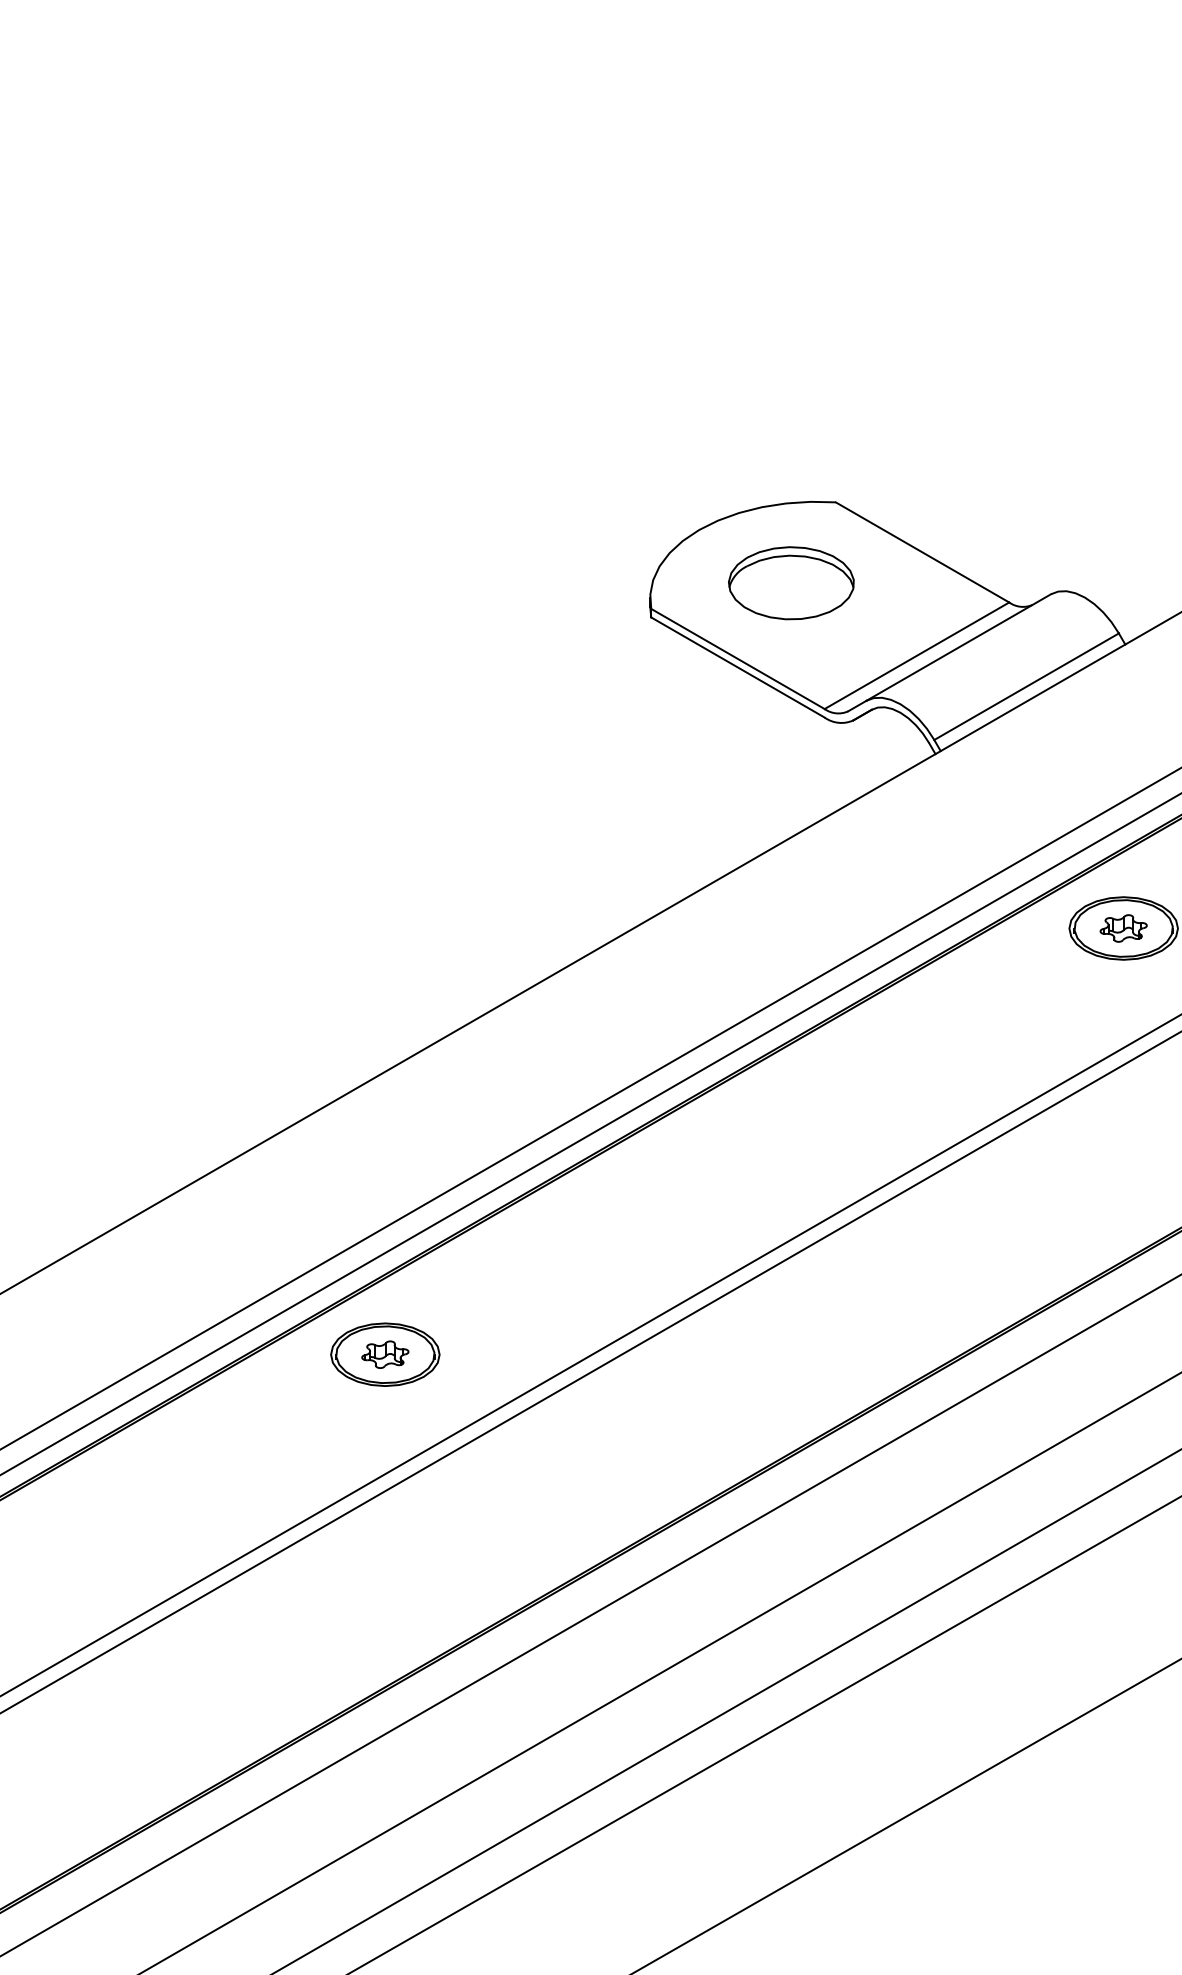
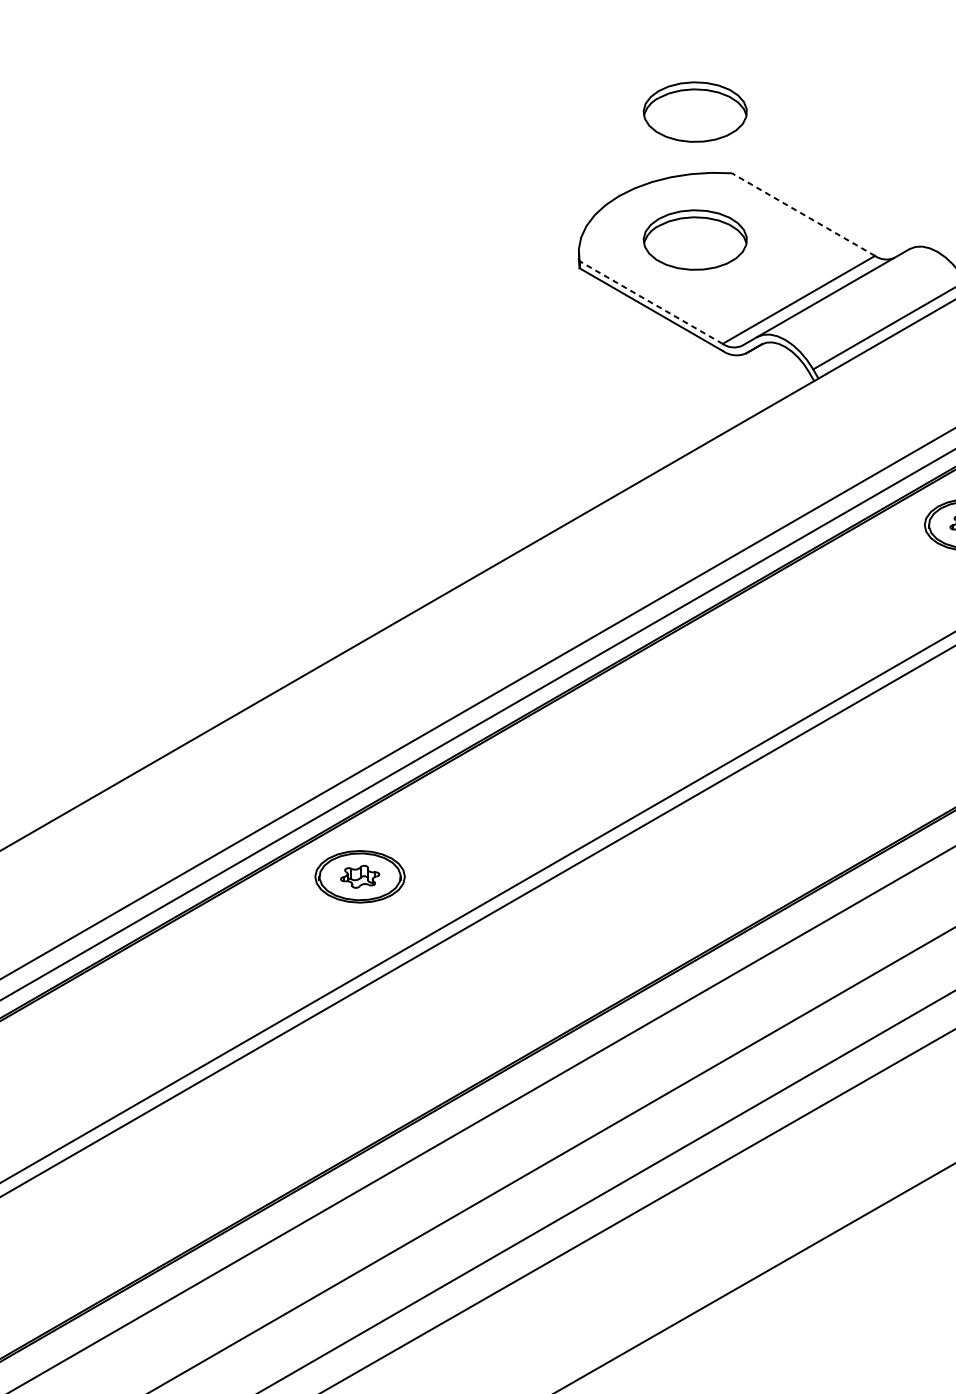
part: (791, 428) -> (695, 112), added
line: (922, 552) -> (803, 214), solid -> dashed
line: (737, 658) -> (650, 302), solid -> dashed

